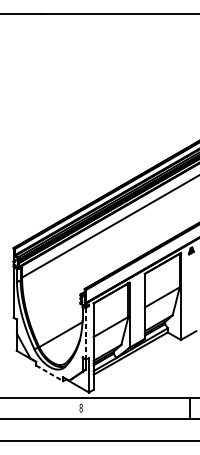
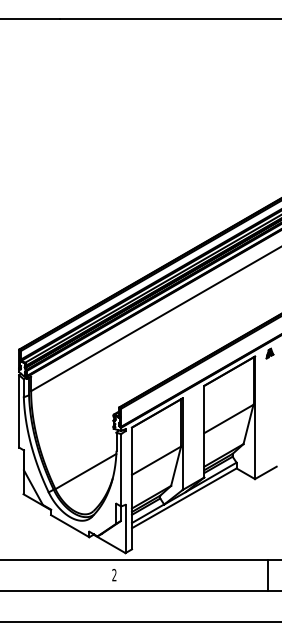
line: (86, 333) -> (121, 470), dashed -> solid
line: (49, 373) -> (70, 526), dashed -> solid
text: (81, 408) -> (114, 575), 8 -> 2

